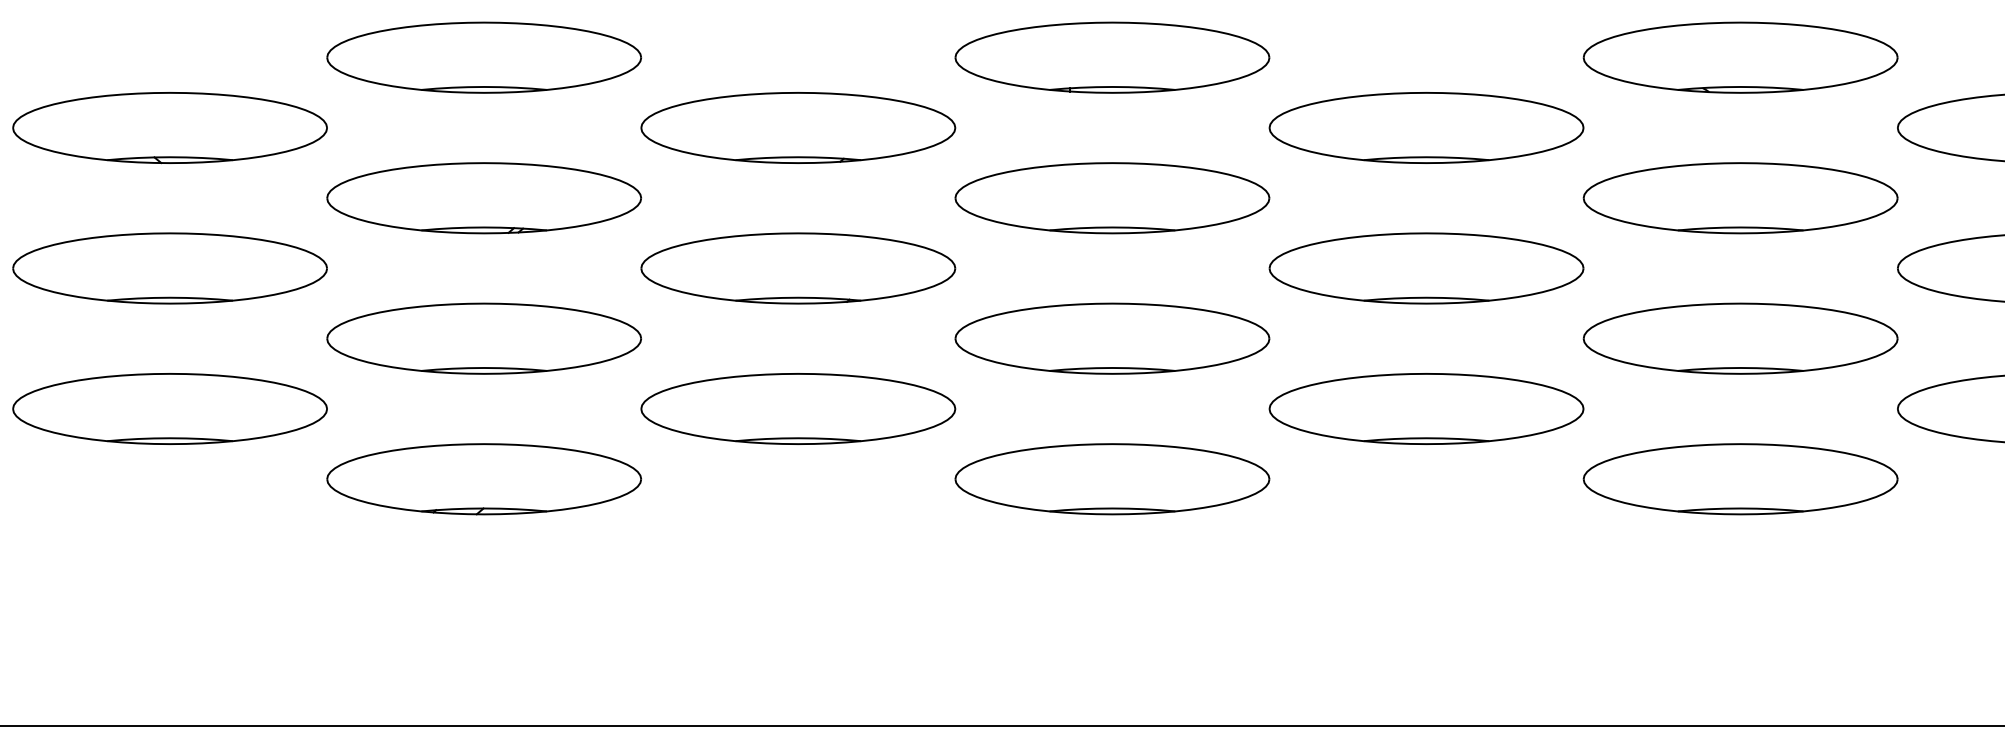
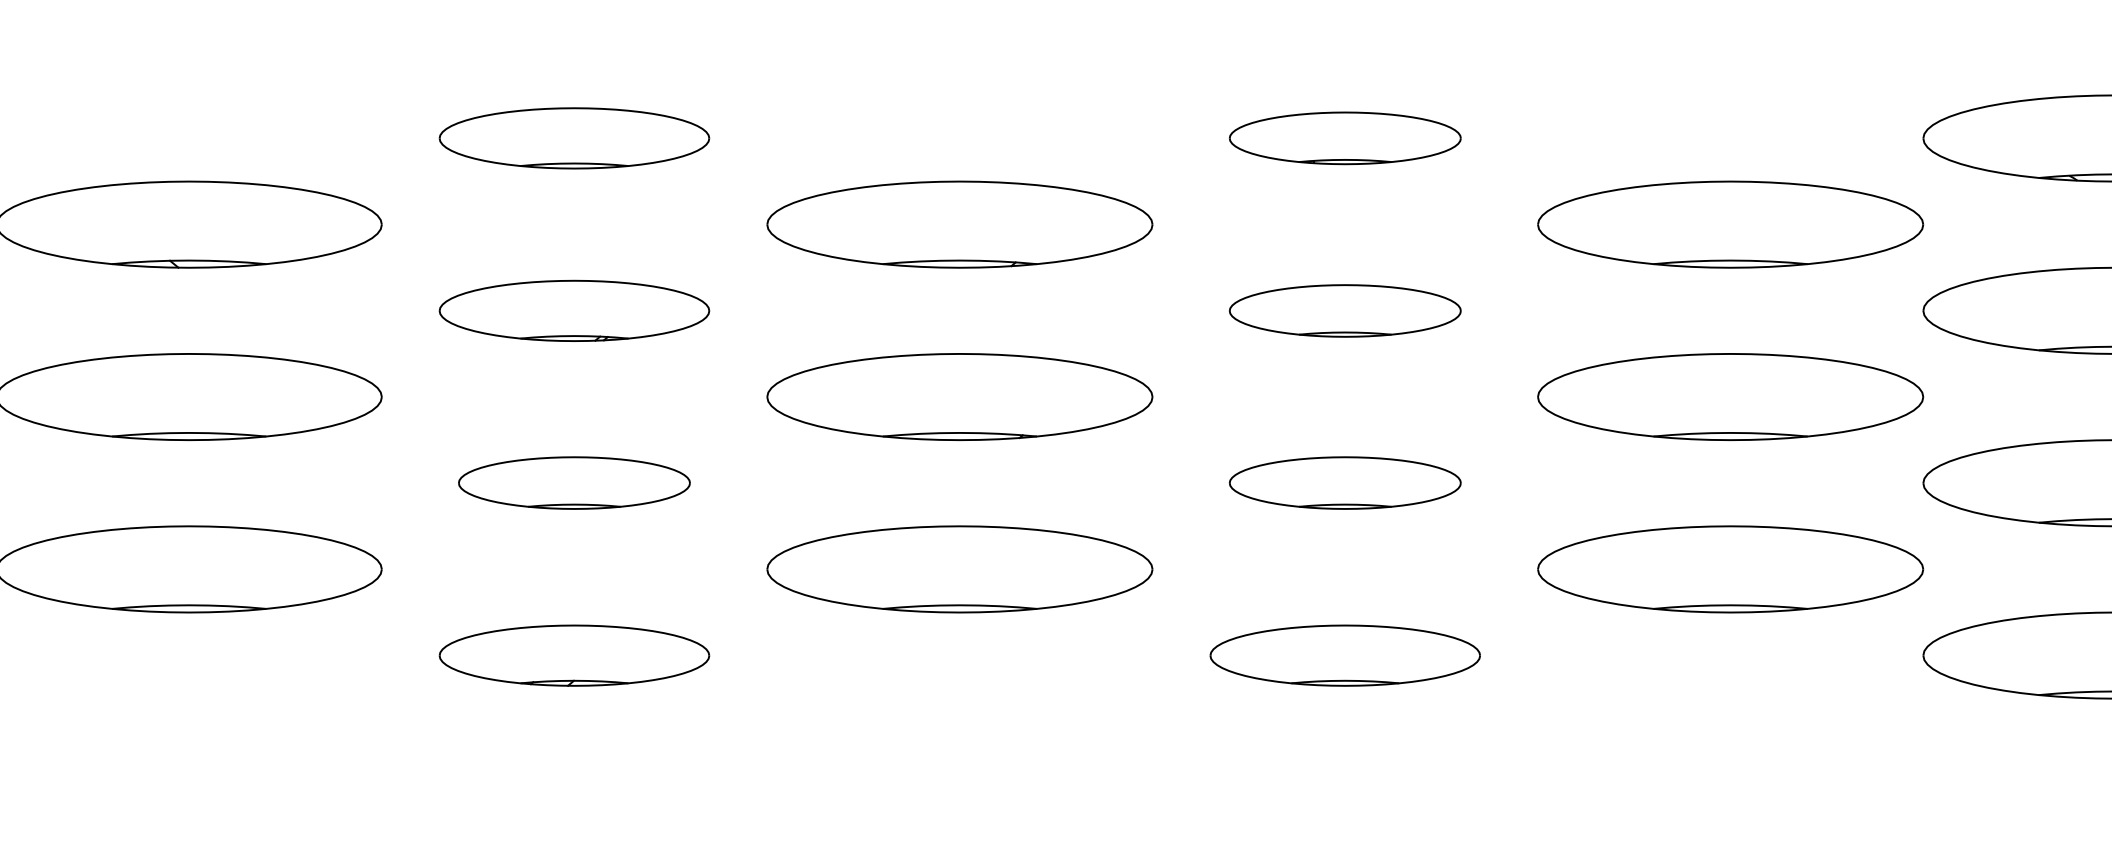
part: (483, 57) -> (573, 138), size x0.7
part: (1112, 57) -> (1345, 138), size x0.6
part: (483, 198) -> (573, 311), size x0.7
part: (1112, 198) -> (1345, 311), size x0.6
part: (483, 338) -> (573, 482), size x0.6
part: (1112, 338) -> (1345, 482), size x0.6
part: (483, 479) -> (573, 655), size x0.7
part: (1112, 479) -> (1345, 655), size x0.7

